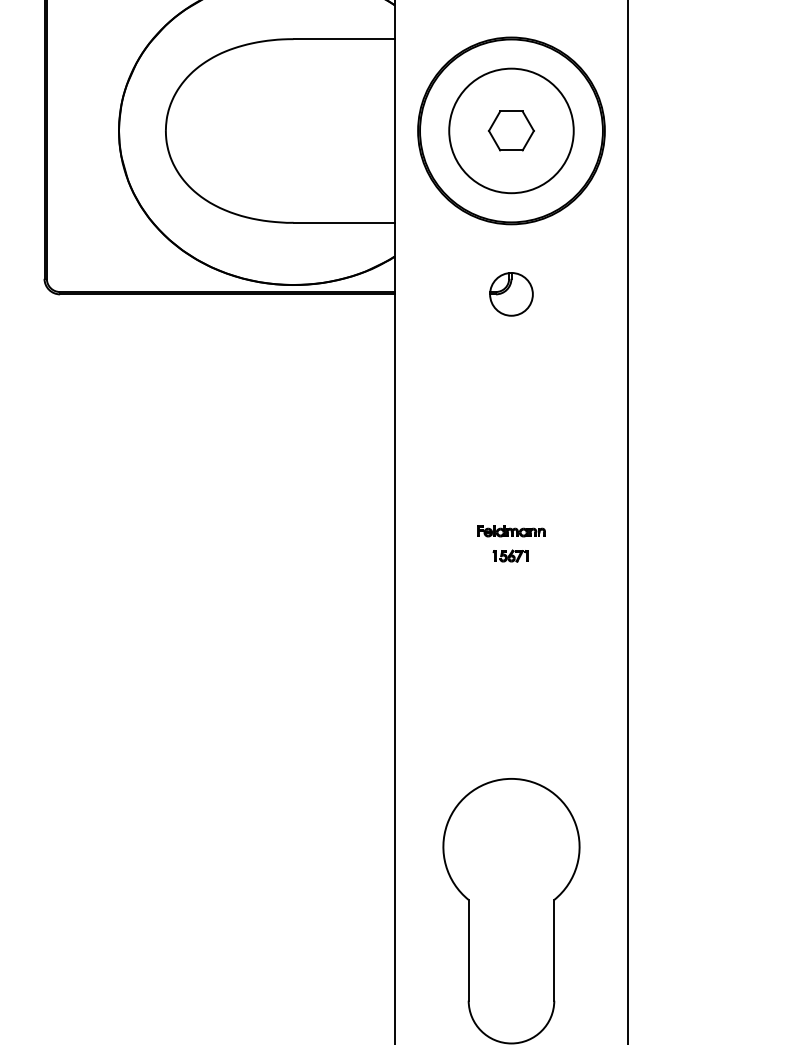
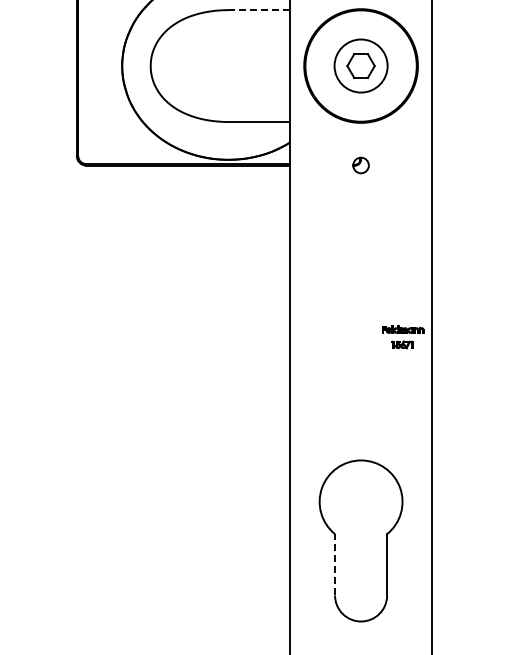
line: (344, 39) -> (259, 10), solid -> dashed
circle: (512, 130) -> (361, 65), size x0.7
part: (510, 294) -> (360, 165), size x0.6
part: (512, 544) -> (403, 337), moved
line: (469, 949) -> (335, 564), solid -> dashed

